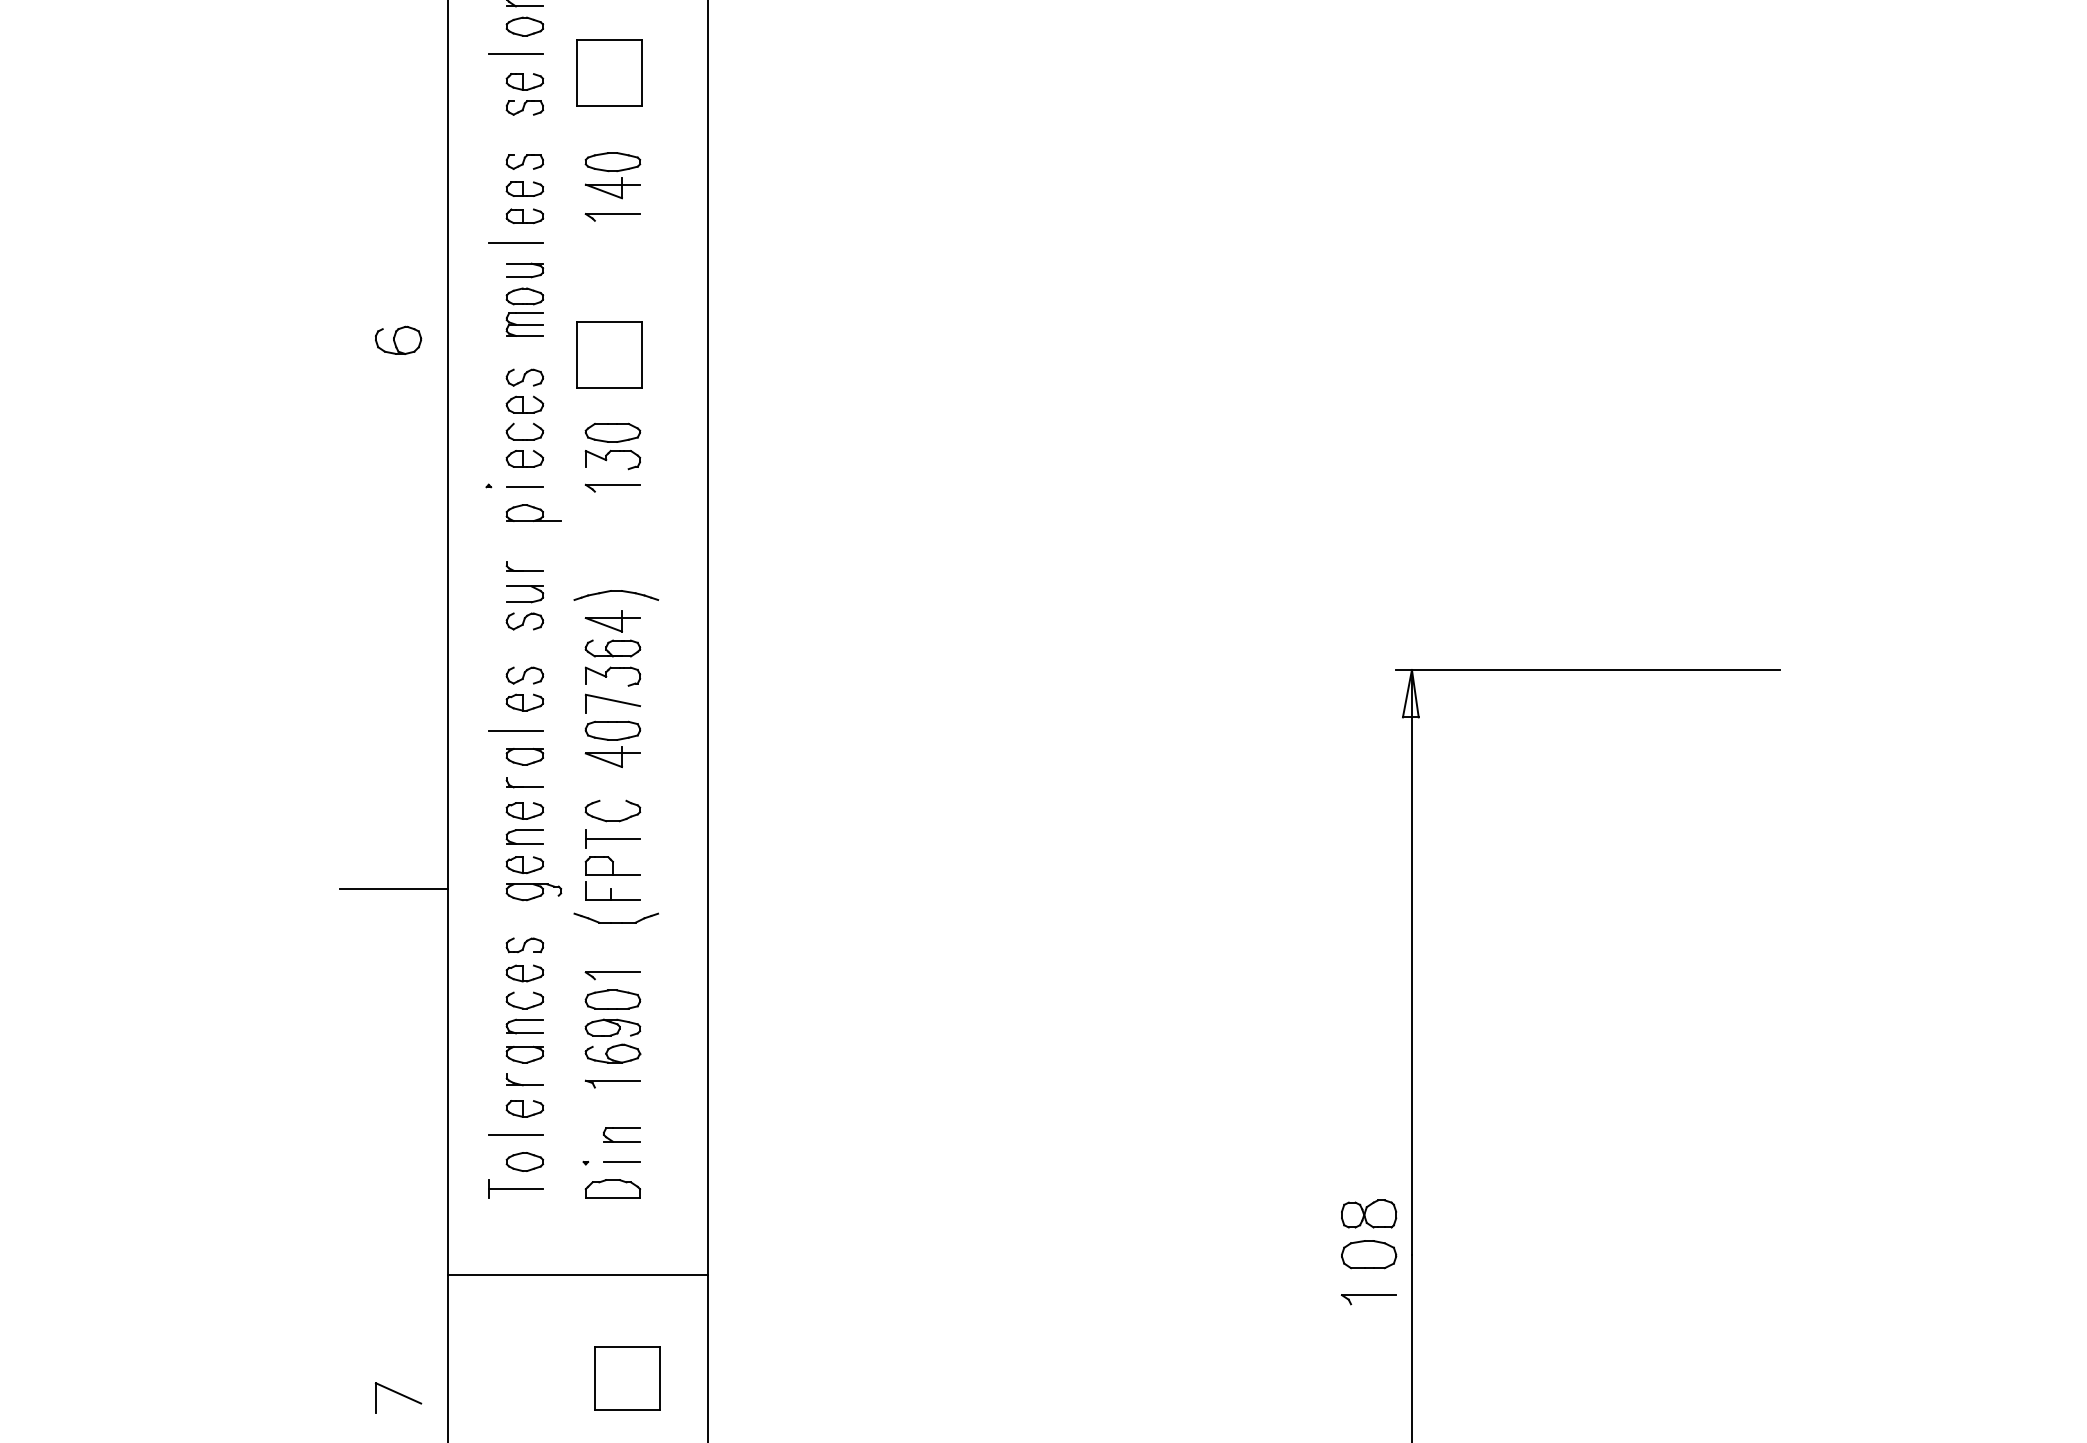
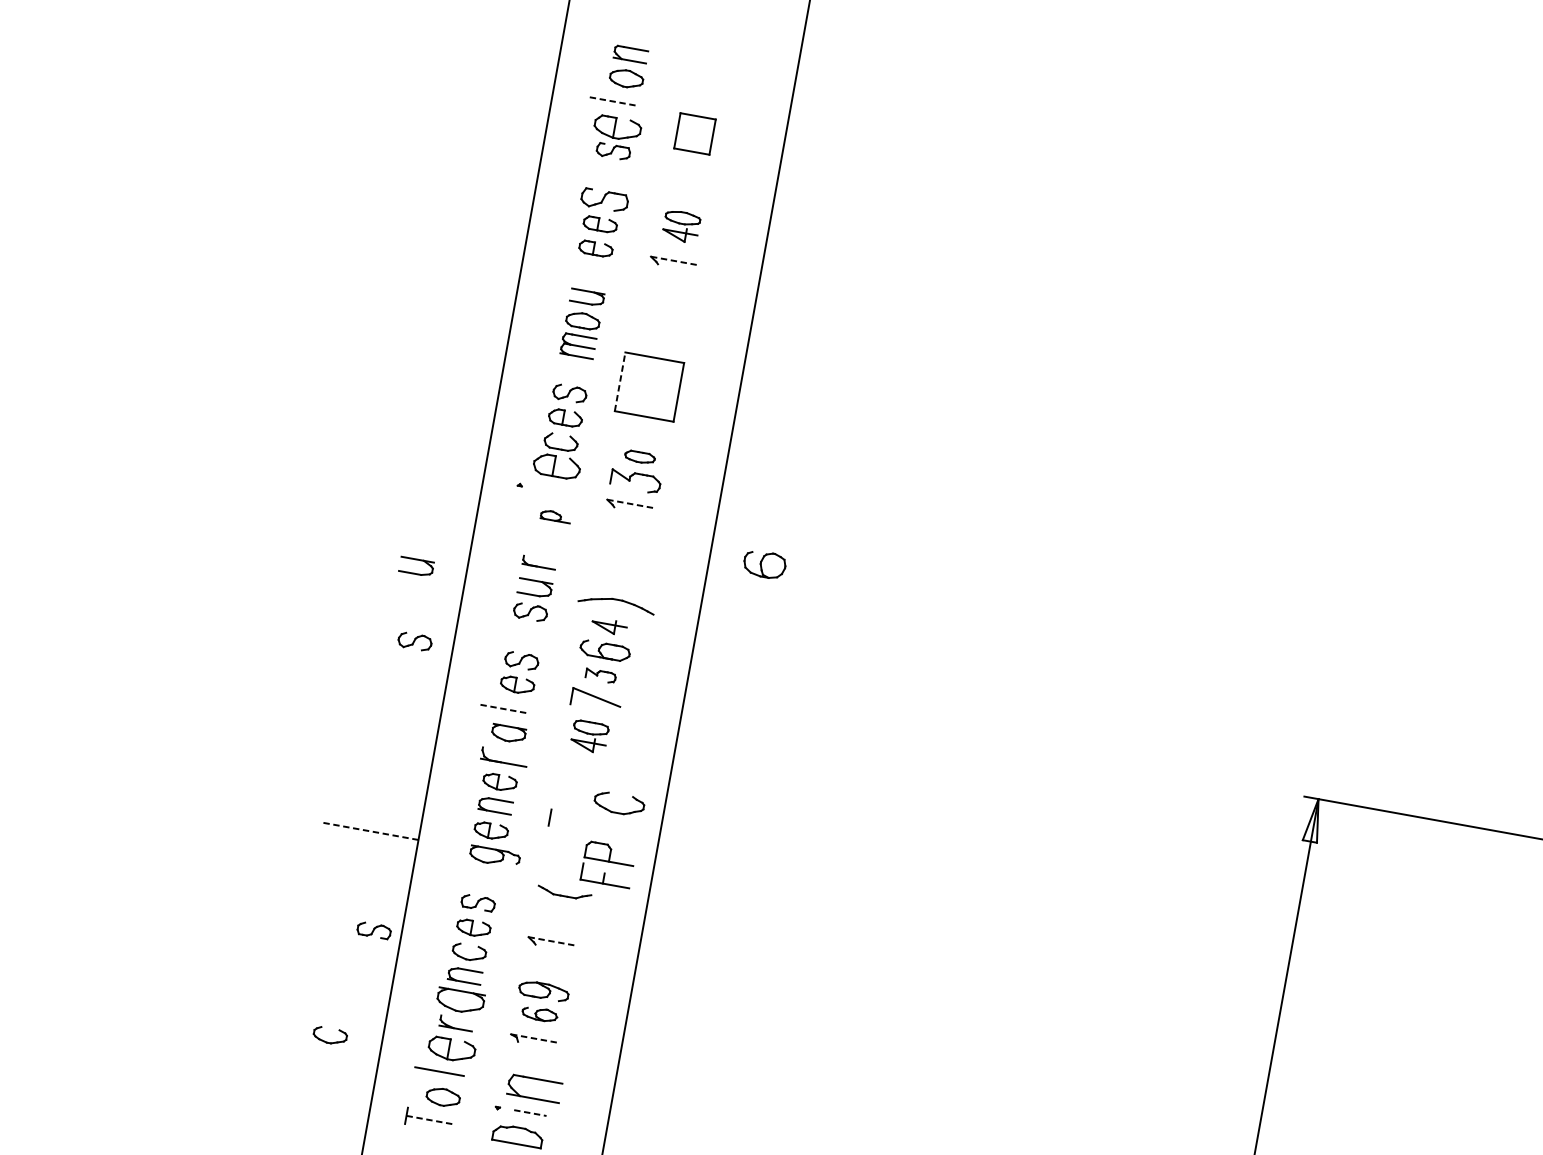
line: (516, 53) -> (614, 101), solid -> dashed
part: (609, 72) -> (695, 133), size x0.6
part: (524, 81) -> (617, 127), size x1.4
part: (524, 161) -> (604, 199), size x1.4
part: (612, 175) -> (681, 226), size x0.7
line: (613, 214) -> (675, 261), solid -> dashed
line: (515, 243) -> (583, 271), removed
part: (398, 339) -> (764, 563), moved
line: (576, 355) -> (619, 382), solid -> dashed
part: (612, 432) -> (639, 457), size x0.6
part: (524, 458) -> (556, 466), size x1.4
line: (613, 484) -> (632, 503), solid -> dashed
line: (524, 486) -> (551, 491), removed
part: (533, 512) -> (555, 516), size x0.6
part: (392, 601) -> (414, 573), added
part: (612, 621) -> (609, 626), size x0.7
part: (405, 675) -> (414, 641), added
part: (613, 676) -> (601, 676), size x0.6
line: (516, 730) -> (505, 708), solid -> dashed
part: (612, 743) -> (589, 736), size x0.7
part: (524, 782) -> (504, 756), size x1.4
part: (612, 820) -> (617, 812), moved
line: (612, 839) -> (573, 822), removed
part: (612, 878) -> (608, 864), moved
line: (393, 888) -> (369, 830), solid -> dashed
part: (615, 917) -> (564, 892), size x0.7
line: (613, 972) -> (553, 941), solid -> dashed
part: (417, 995) -> (373, 930), added
part: (612, 999) -> (548, 965), removed
part: (612, 1053) -> (539, 1014), size x0.7
part: (524, 1054) -> (460, 1000), size x1.4
line: (613, 1080) -> (535, 1038), solid -> dashed
part: (524, 1108) -> (451, 1049), size x1.4
part: (389, 1124) -> (327, 1041), added
part: (621, 1134) -> (534, 1088), size x1.6
line: (622, 1162) -> (530, 1113), solid -> dashed
line: (516, 1189) -> (431, 1120), solid -> dashed

